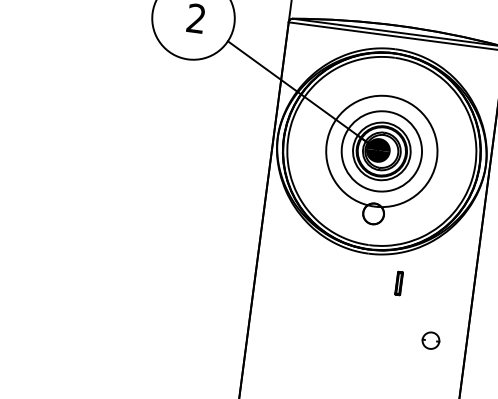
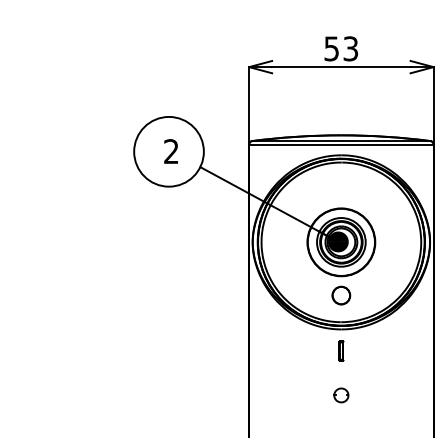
circle: (380, 150) -> (340, 241), size x0.71
part: (399, 282) -> (341, 350), moved
part: (431, 340) -> (341, 395), moved

